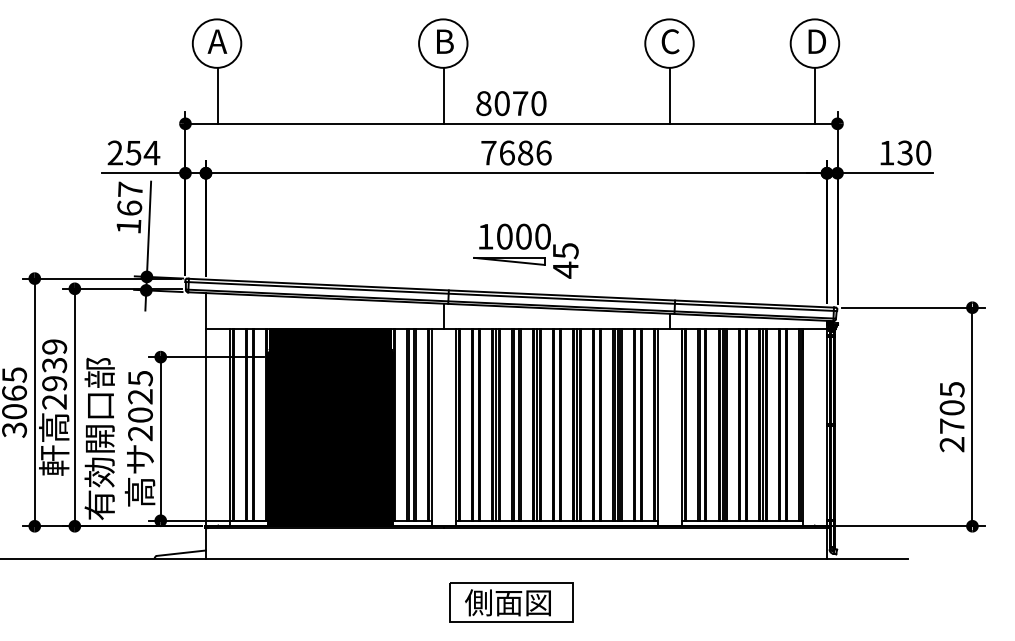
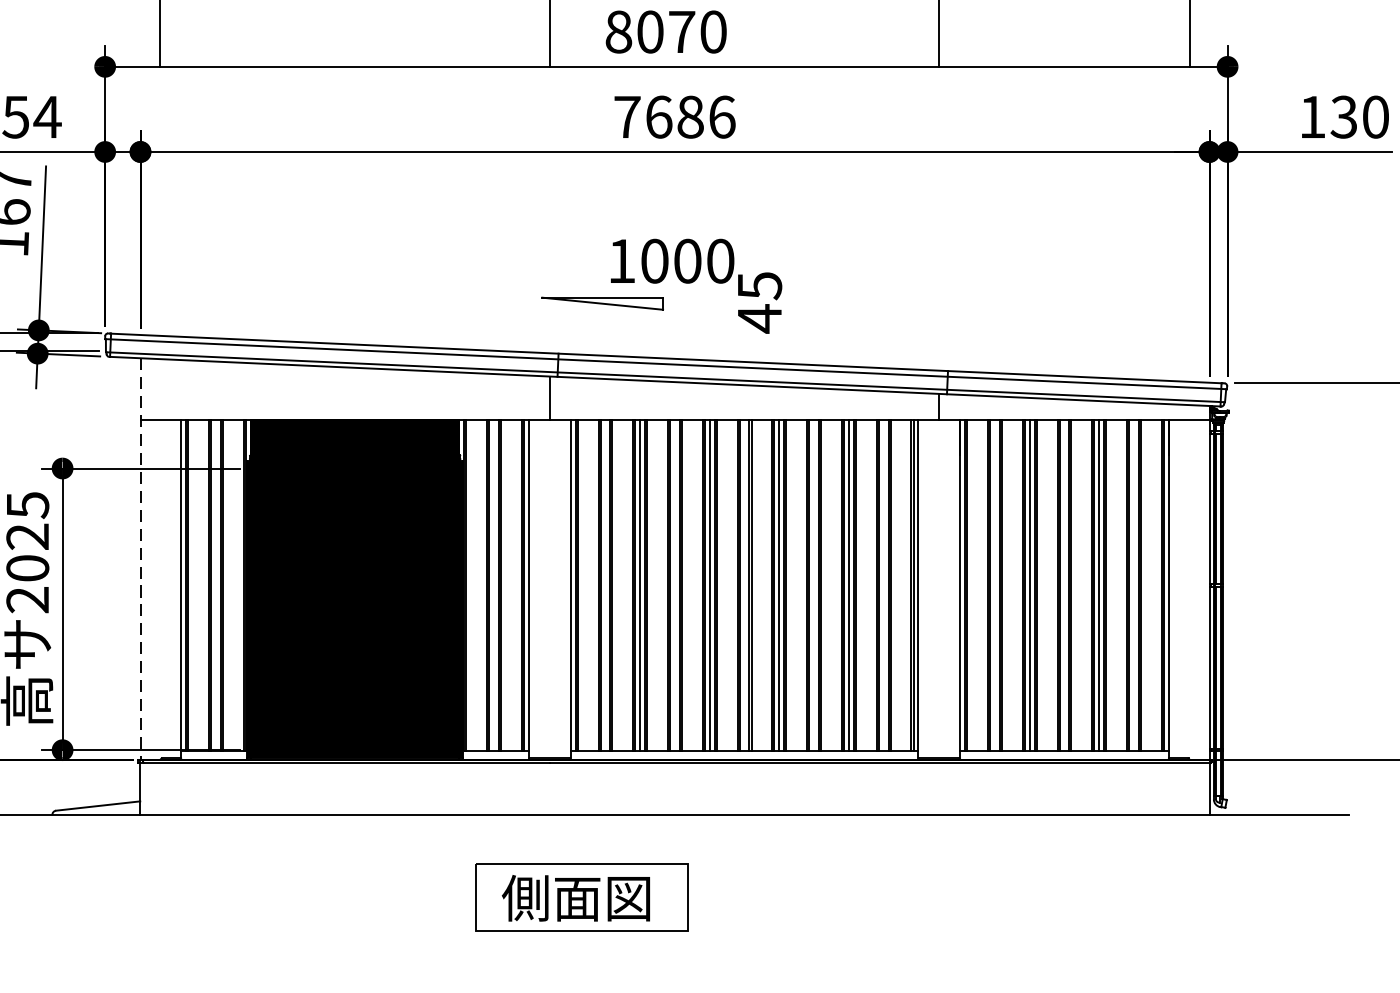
part: (509, 261) -> (602, 303), moved
line: (206, 409) -> (141, 558), solid -> dashed
part: (511, 602) -> (582, 897), moved

